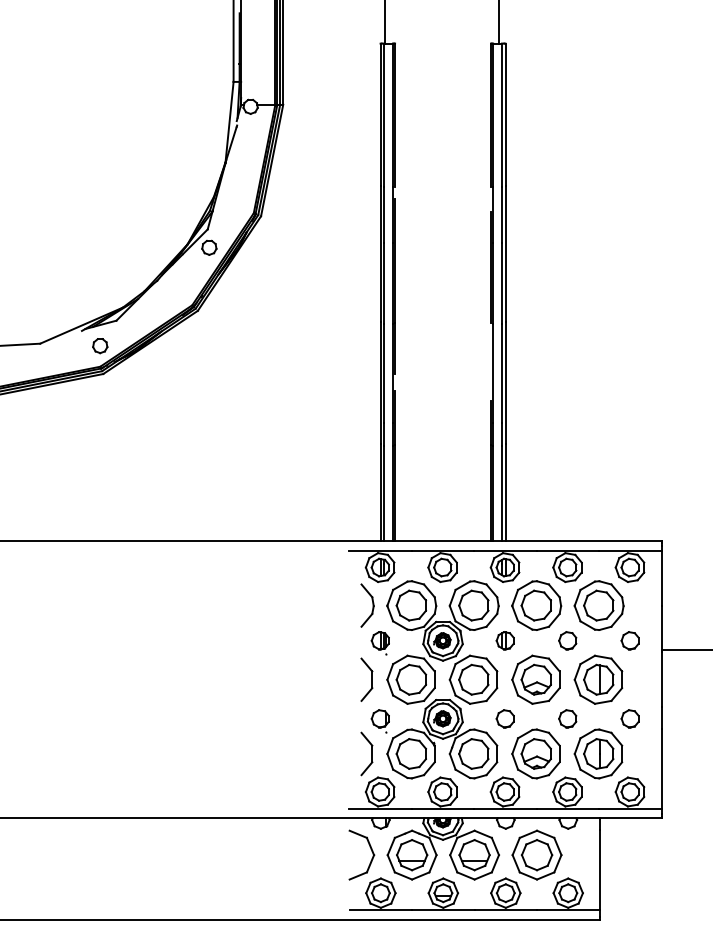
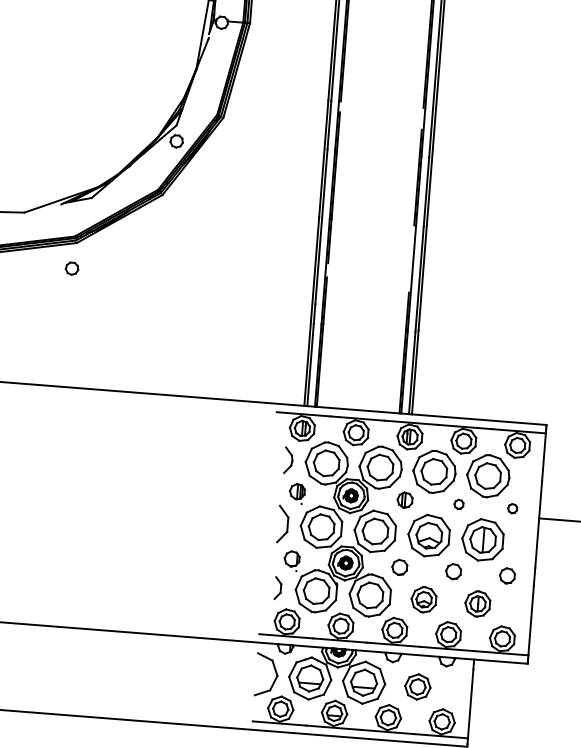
part: (100, 346) -> (72, 269), moved
part: (367, 605) -> (288, 460), size x0.7
part: (567, 640) -> (458, 504), size x0.6
part: (629, 640) -> (512, 508), size x0.6
part: (366, 753) -> (277, 587), size x0.6
part: (535, 753) -> (423, 599), size x0.6
part: (598, 753) -> (477, 603), size x0.6
part: (536, 854) -> (417, 686), size x0.6

